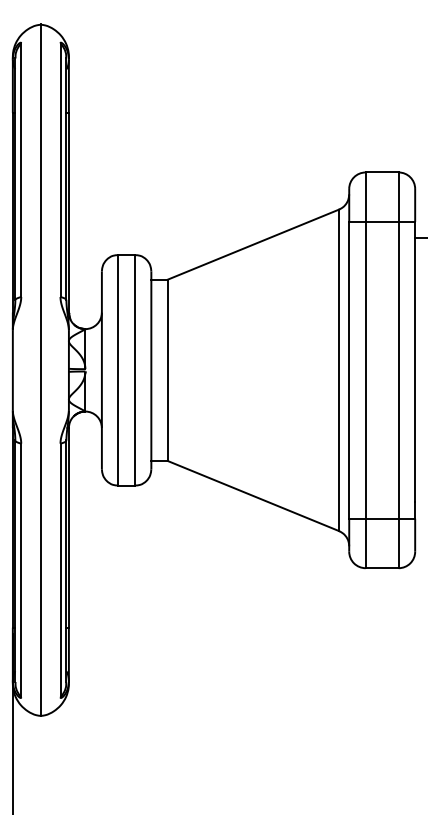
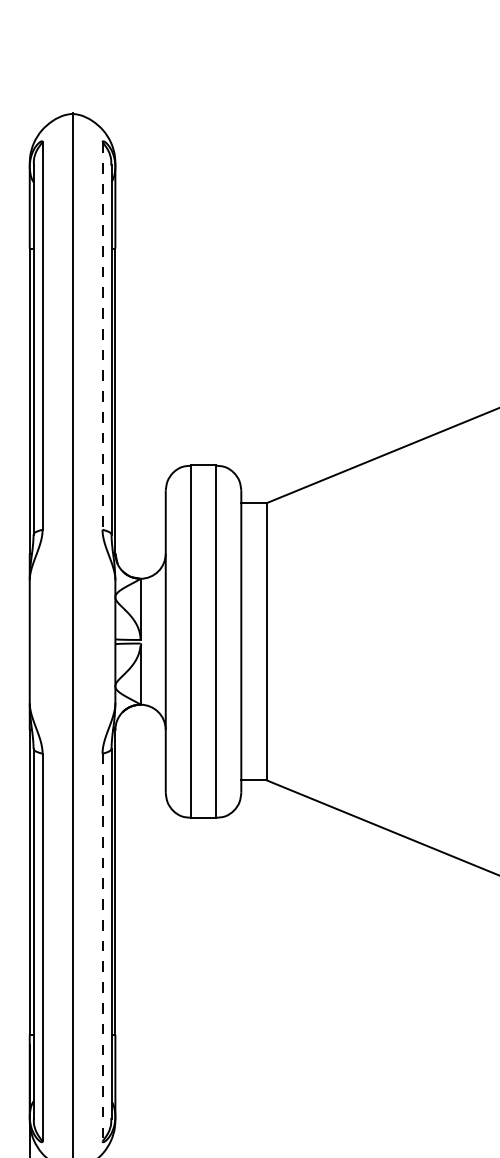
line: (60, 170) -> (102, 336), solid -> dashed
line: (60, 570) -> (102, 947), solid -> dashed

